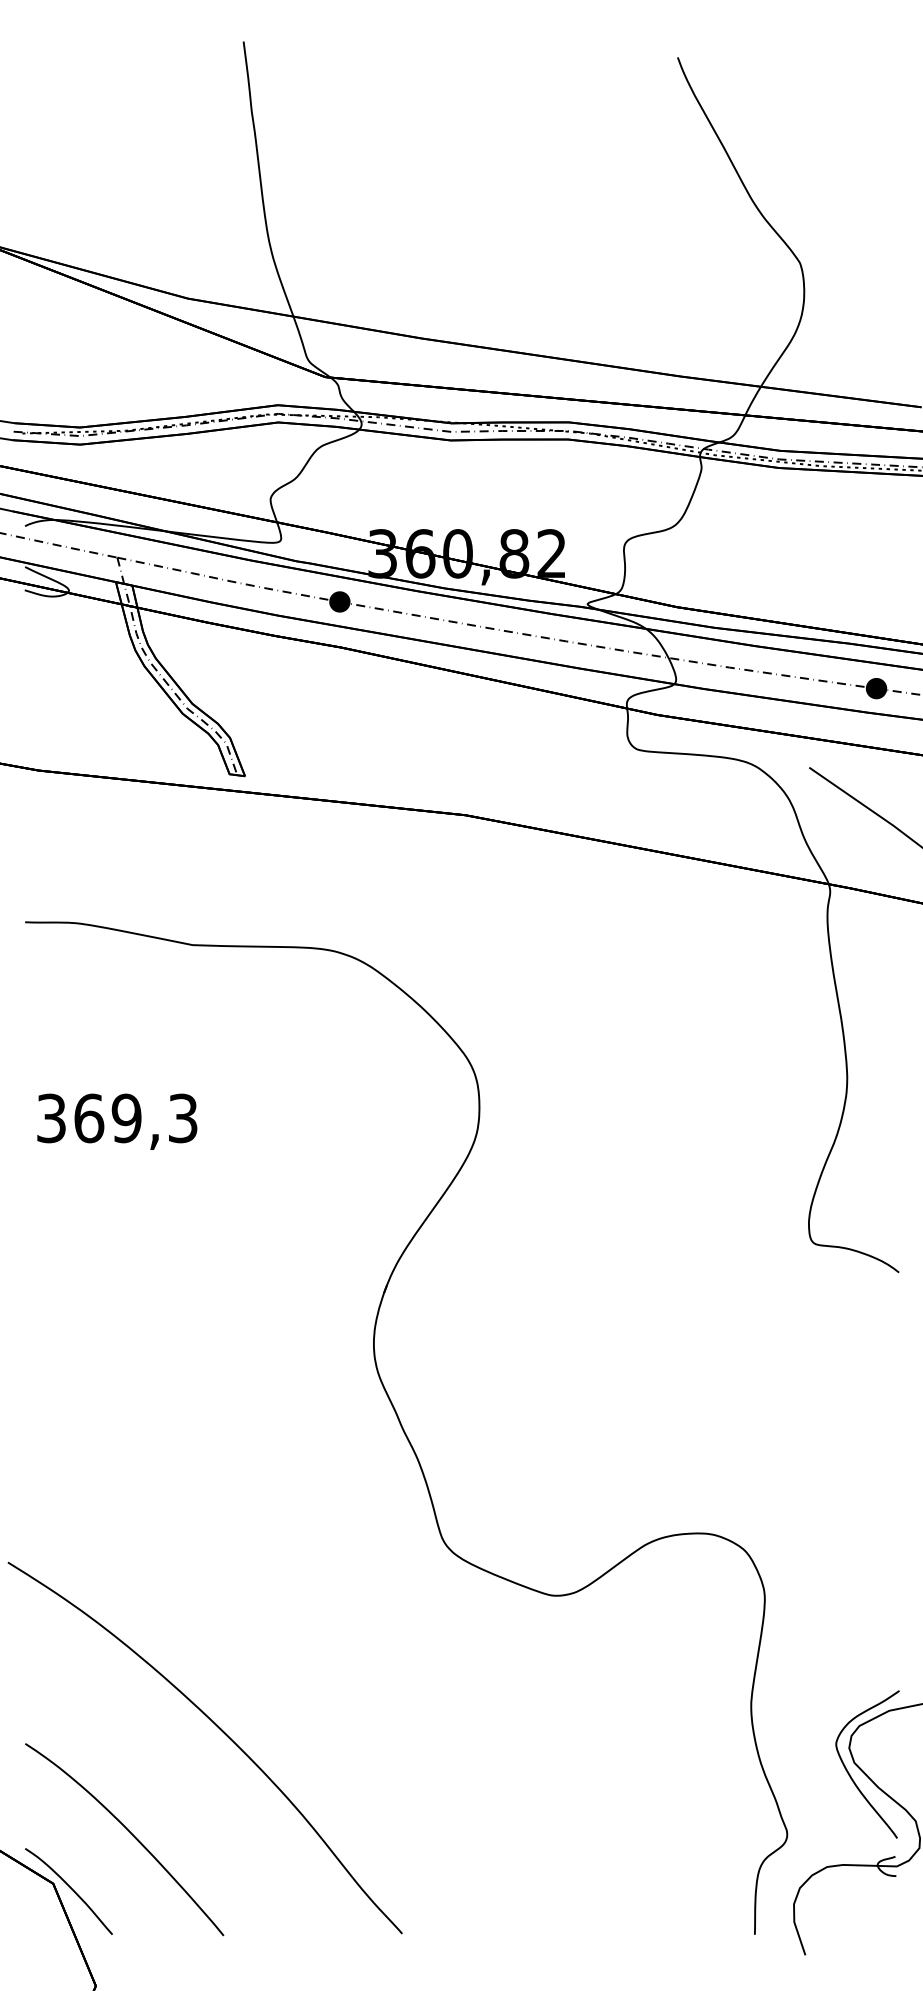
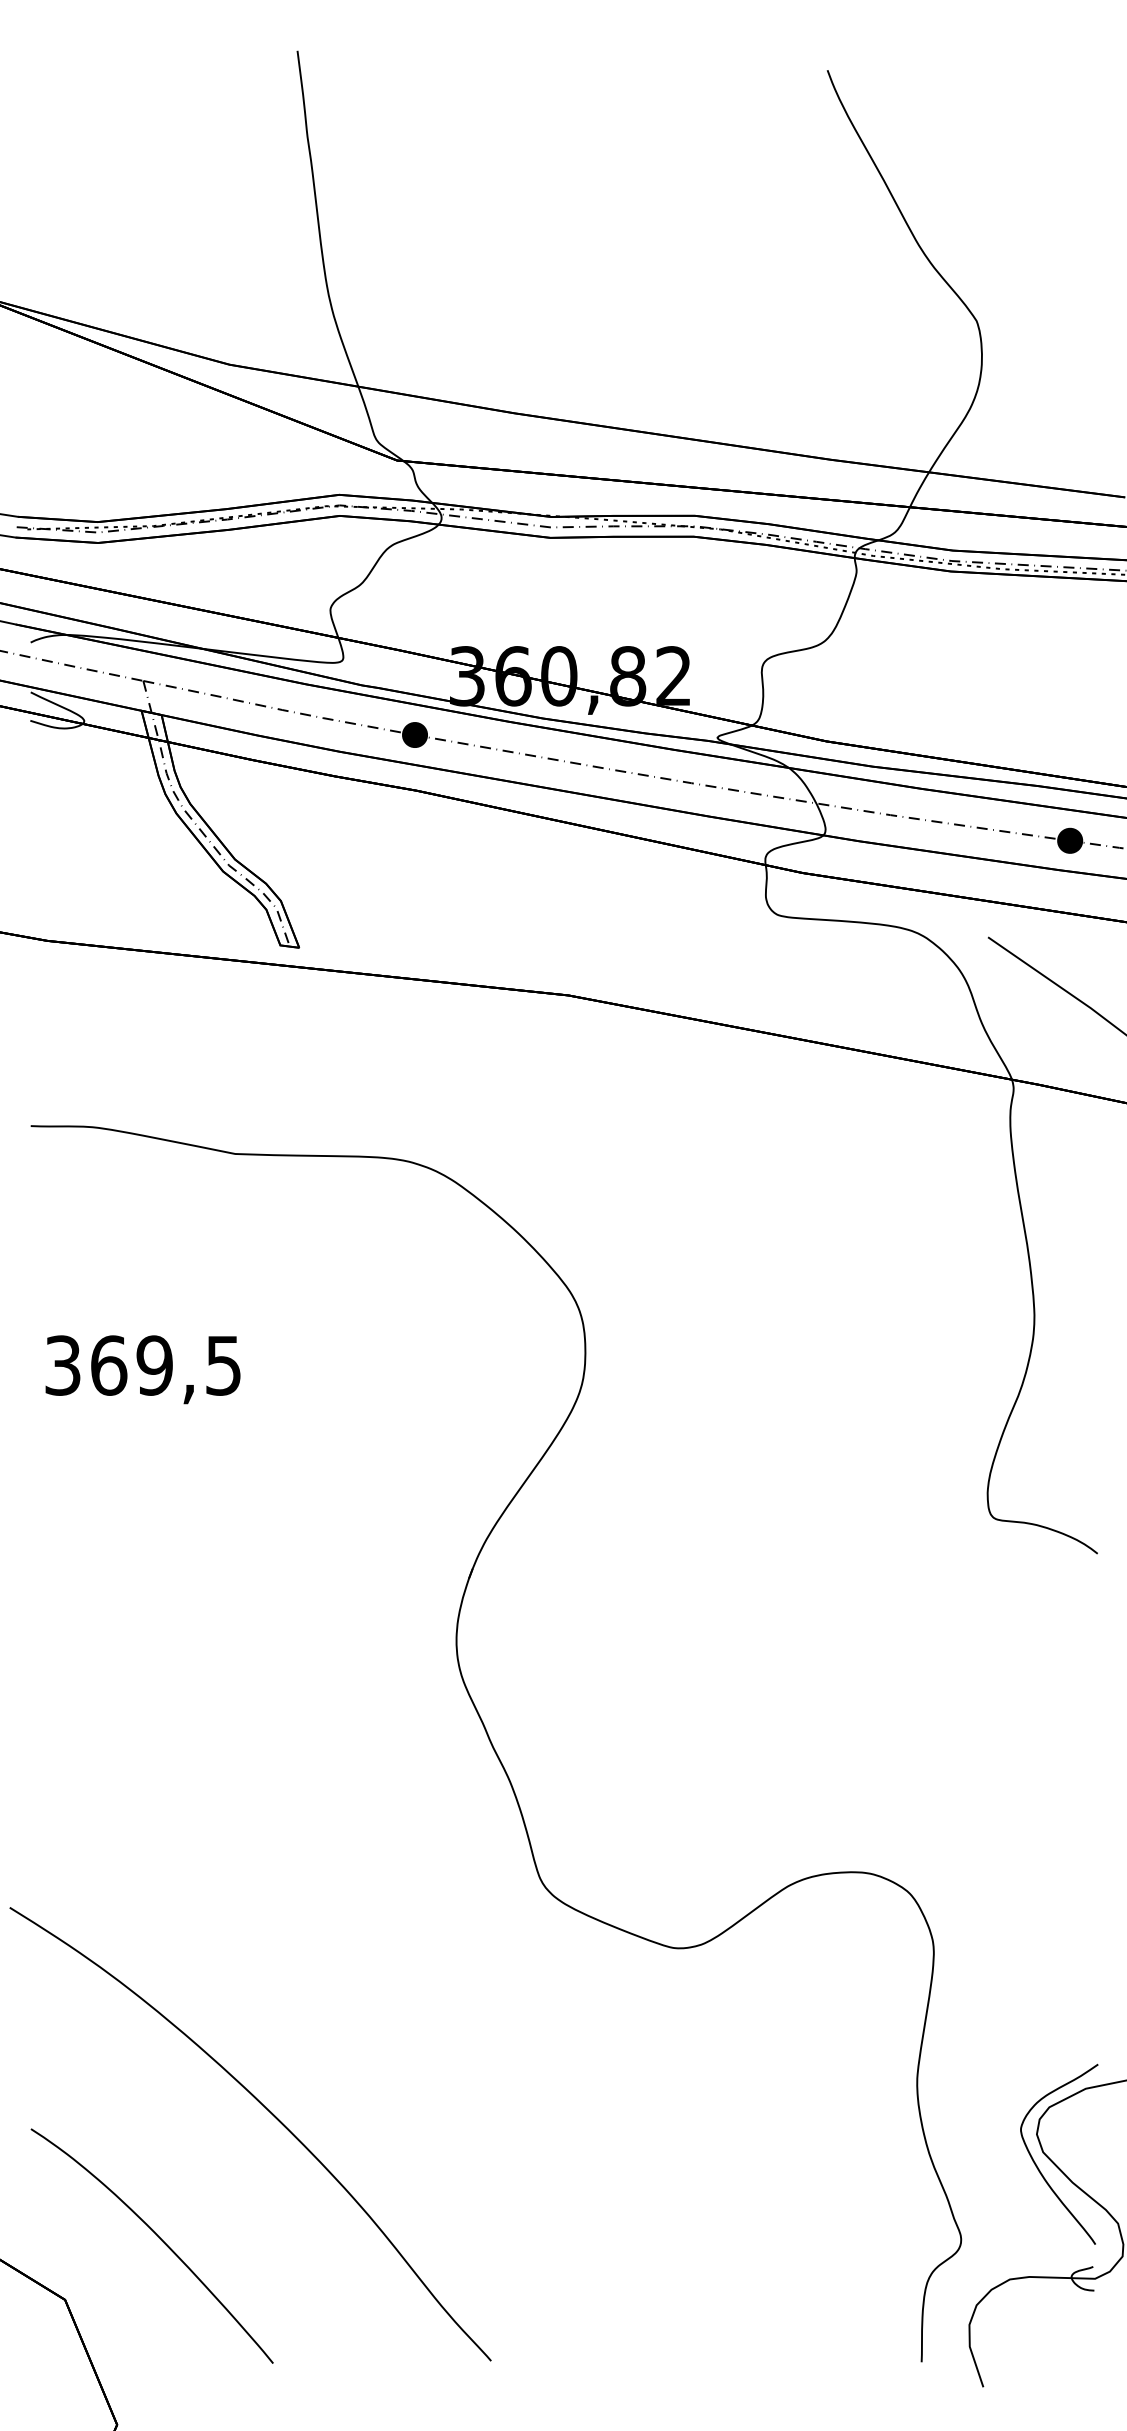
text: (183, 1118) -> (223, 1365), 369,3 -> 369,5
curve: (70, 1889) -> (86, 2306), removed

